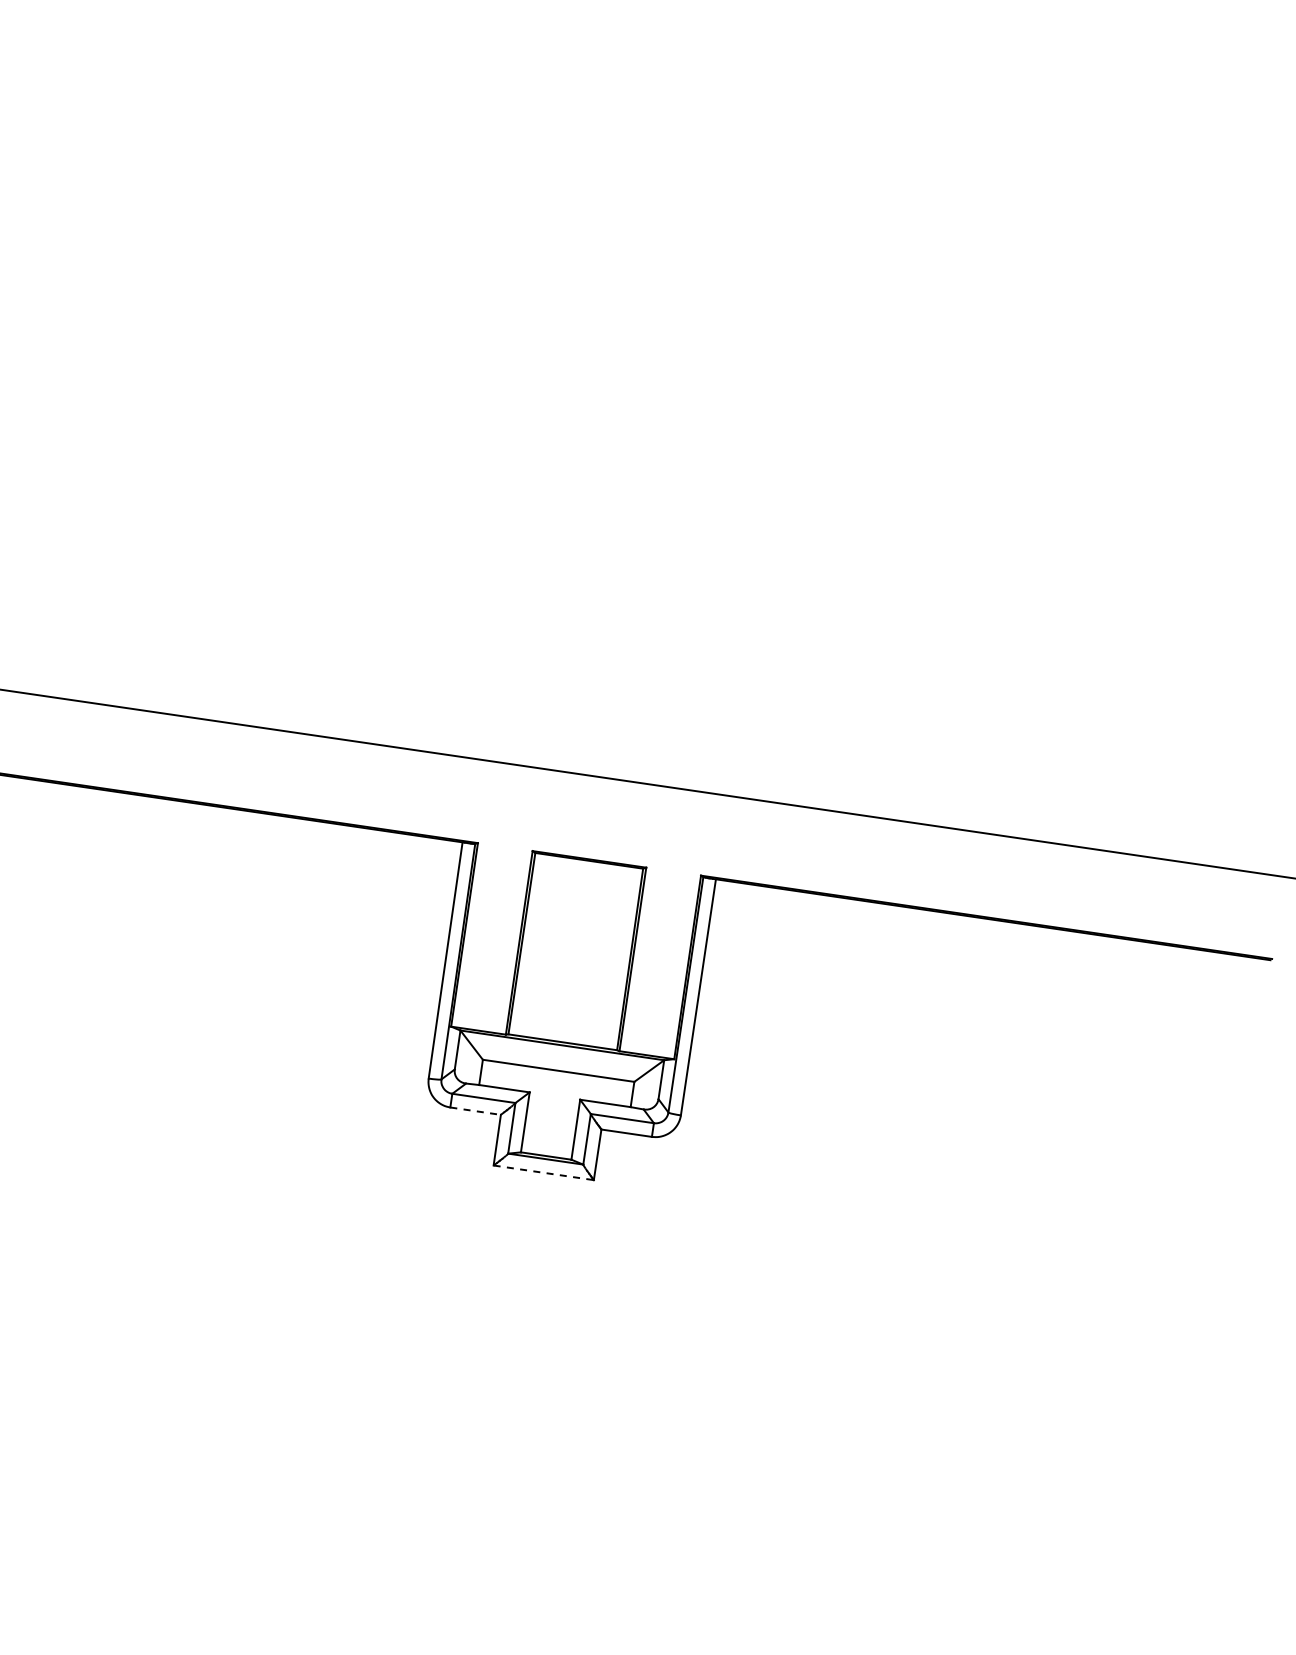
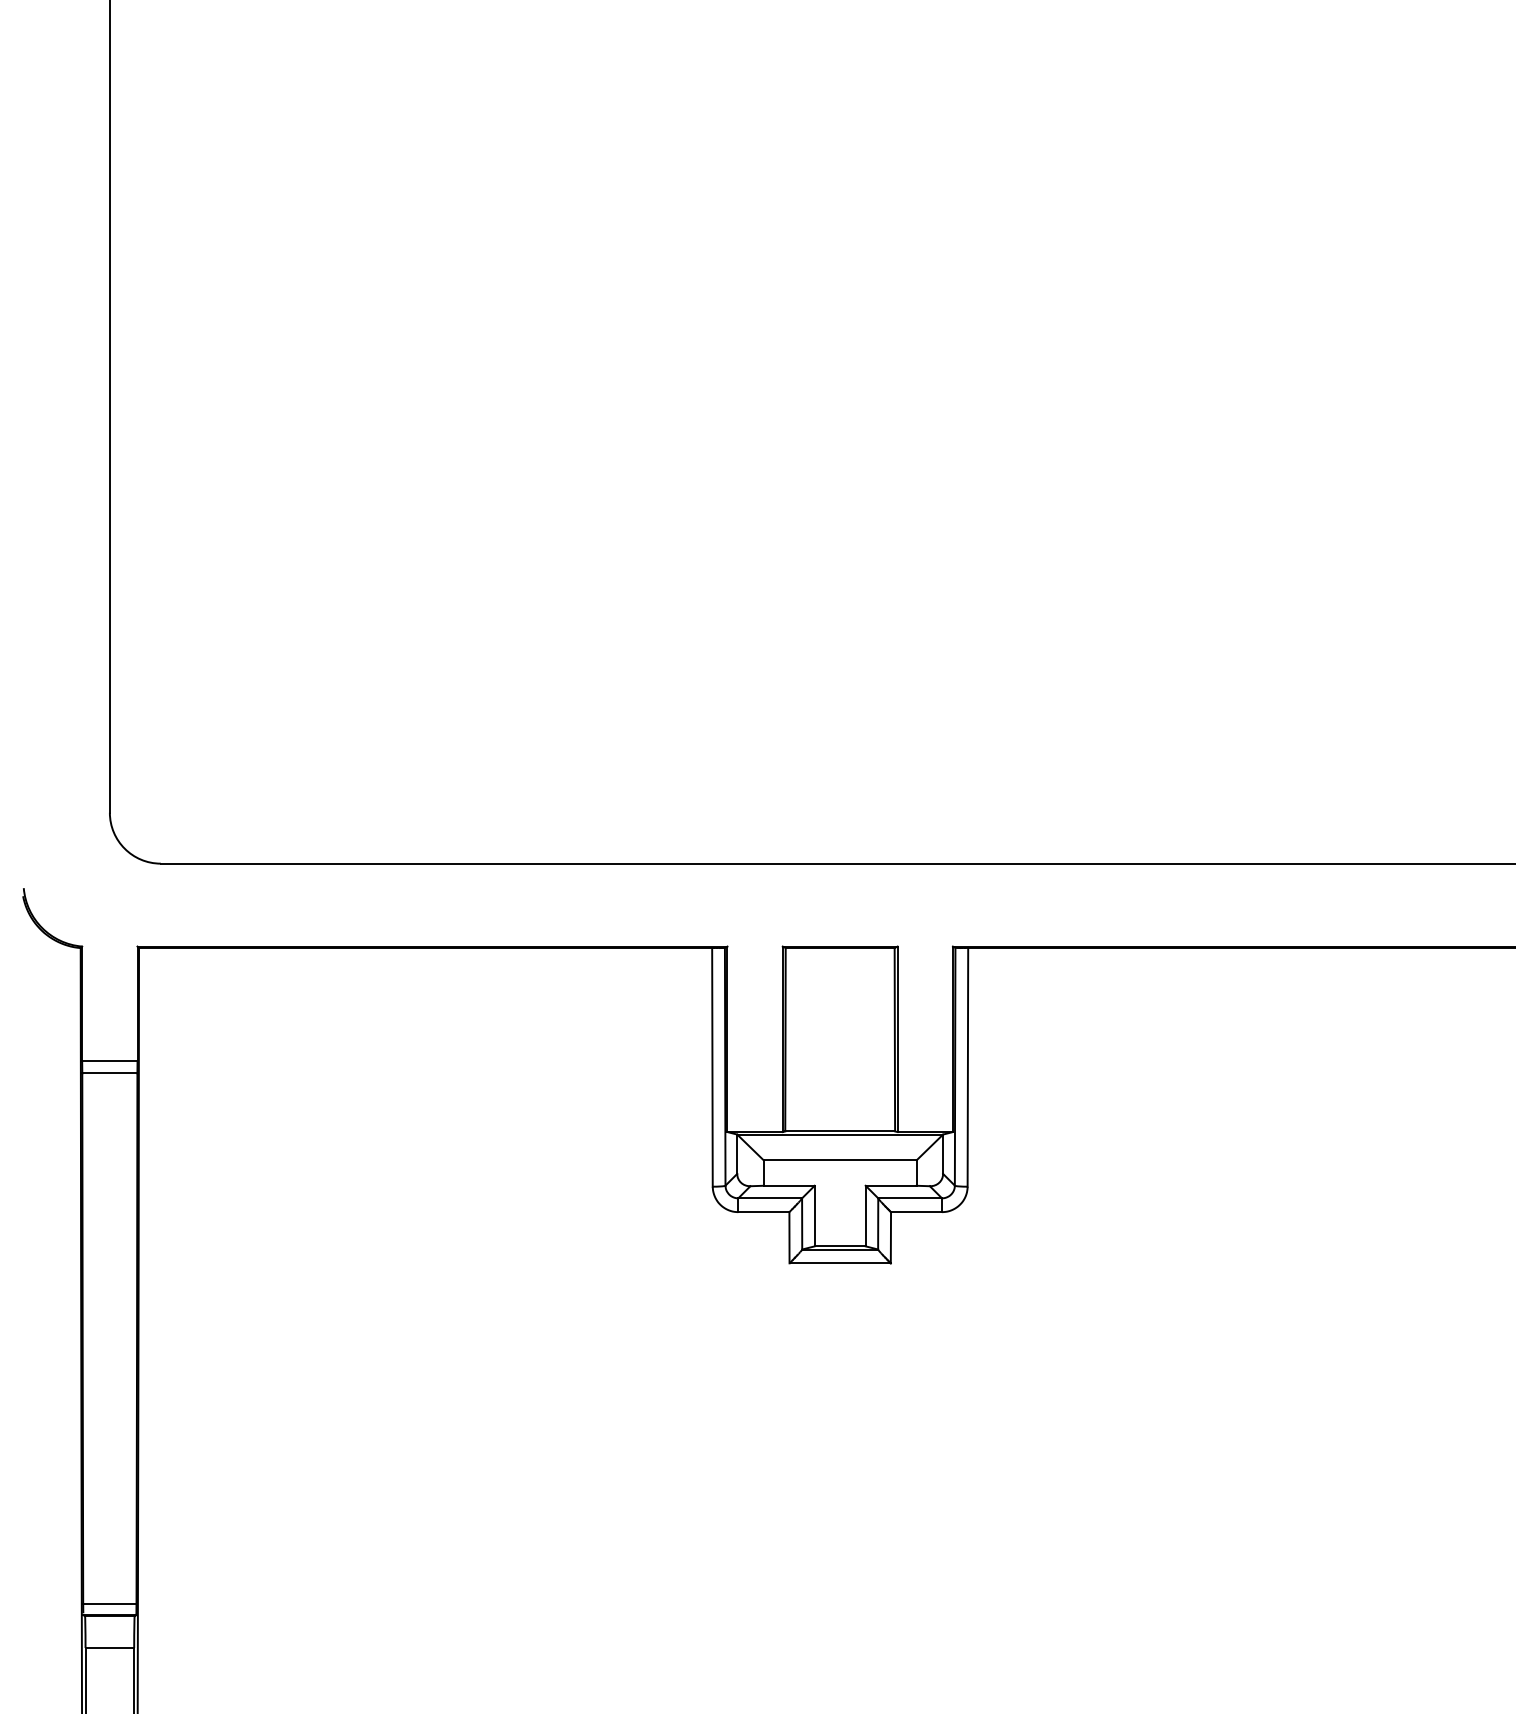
line: (475, 1111) -> (763, 1212), dashed -> solid
line: (544, 1173) -> (840, 1263), dashed -> solid

